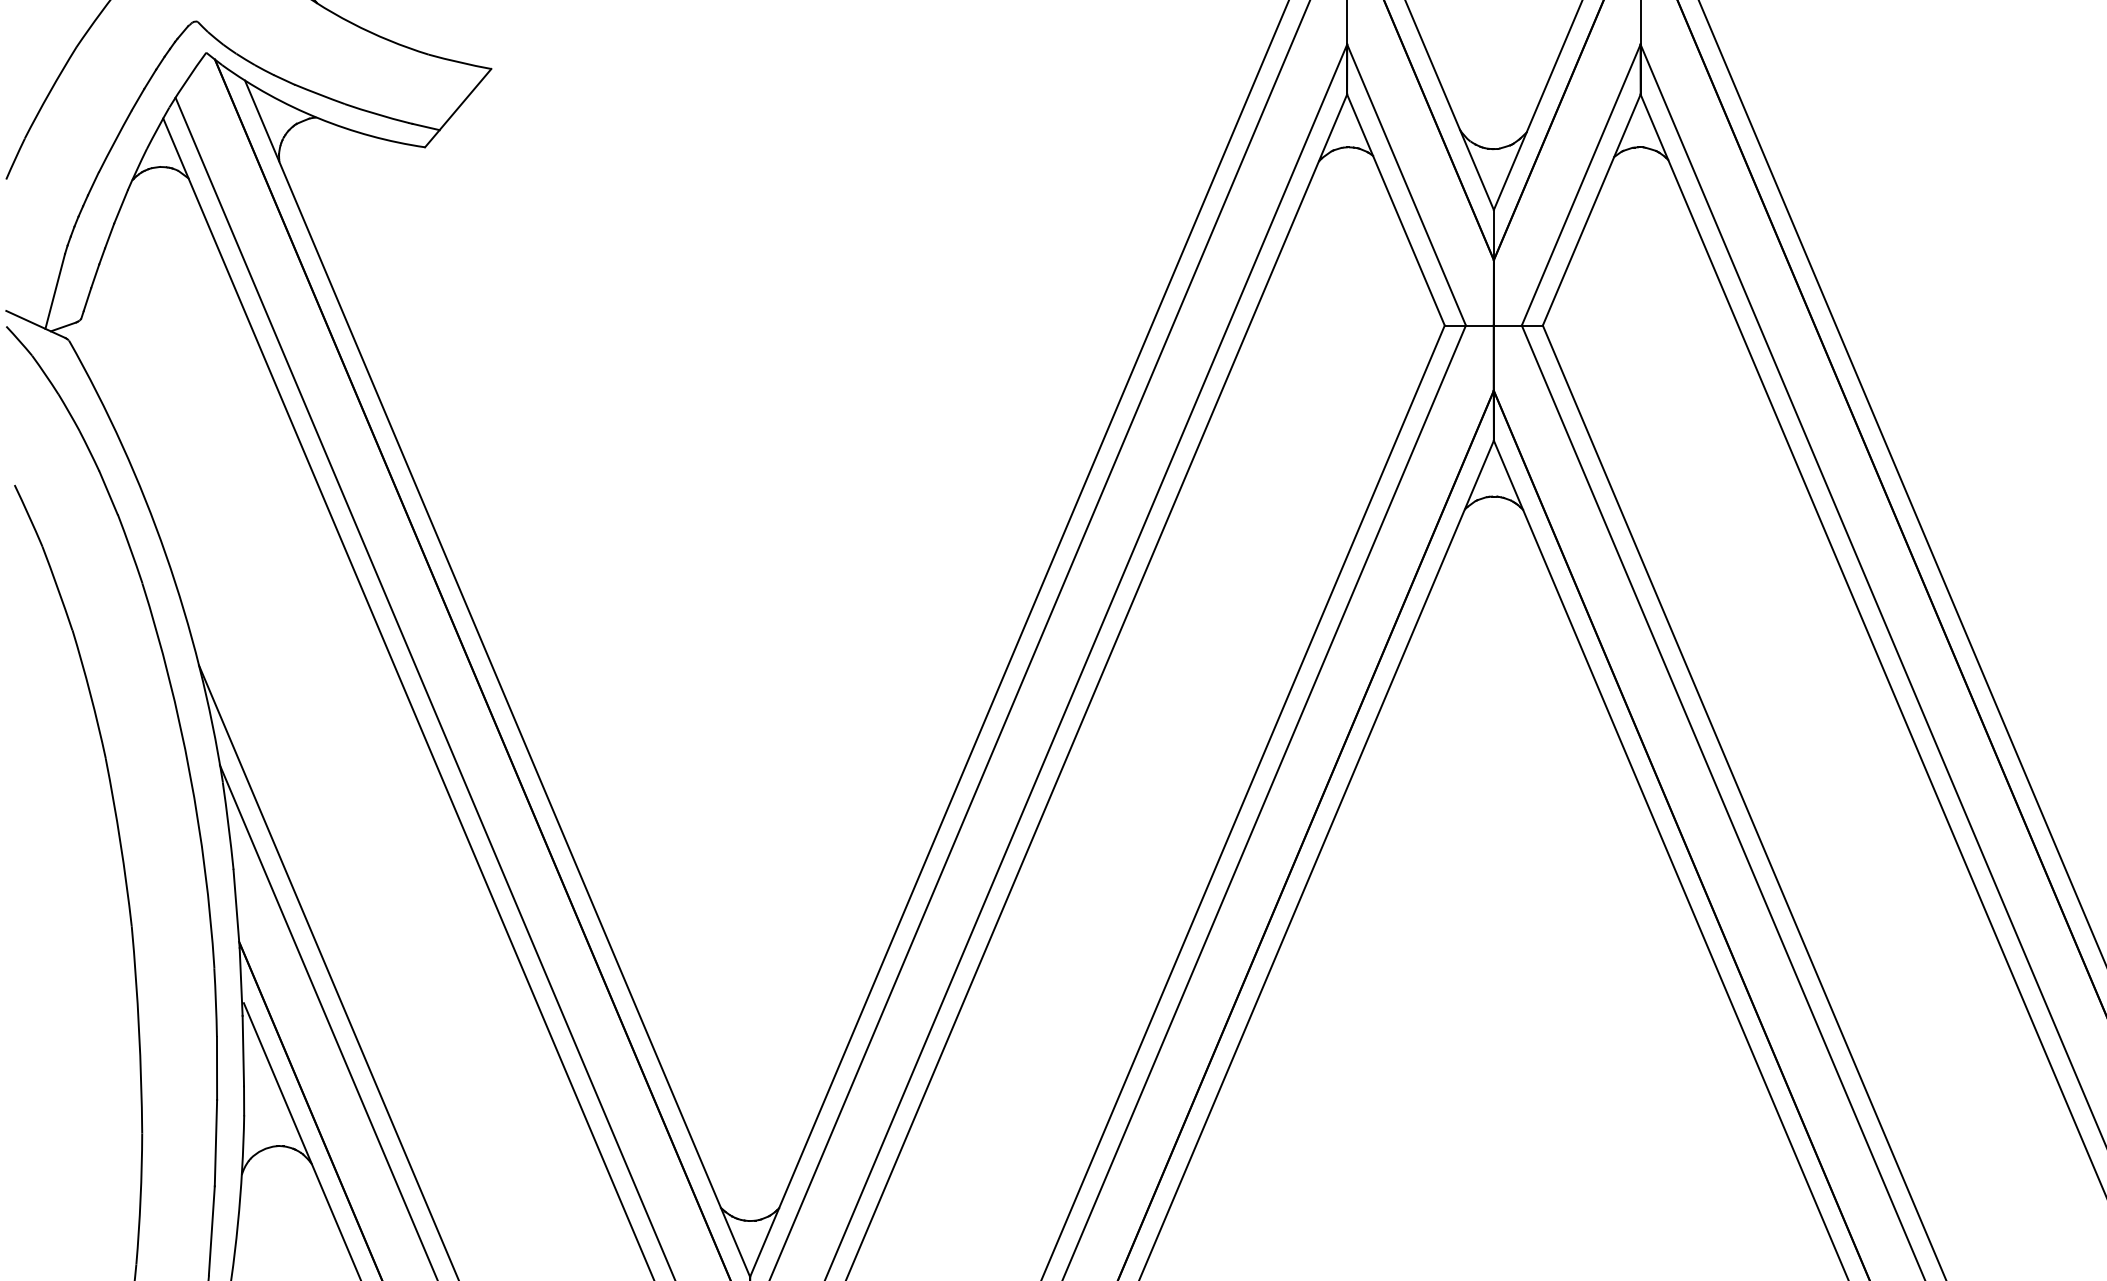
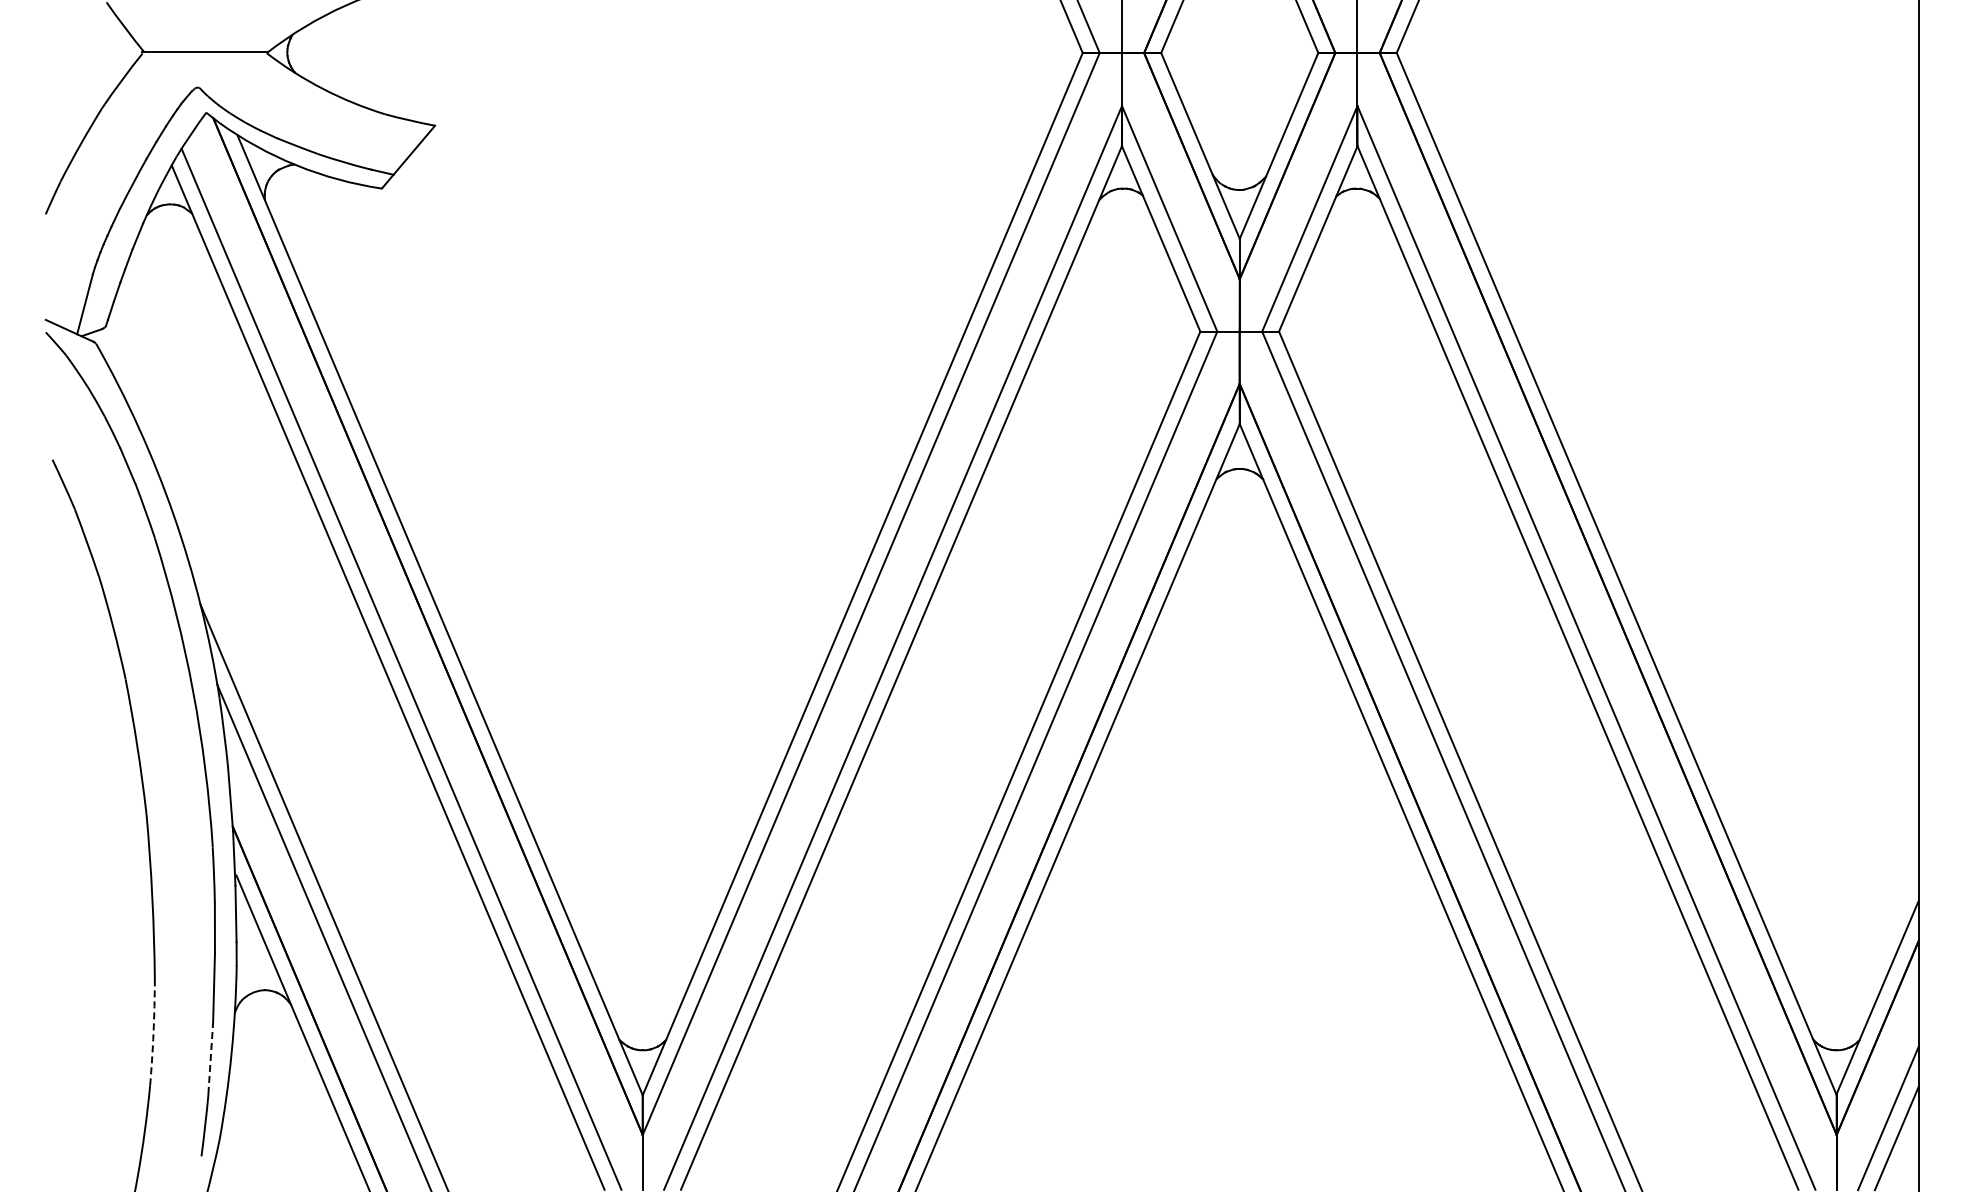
arc: (140, 1198) -> (153, 1032), solid -> dashed
line: (211, 1231) -> (210, 1058), solid -> dashed

